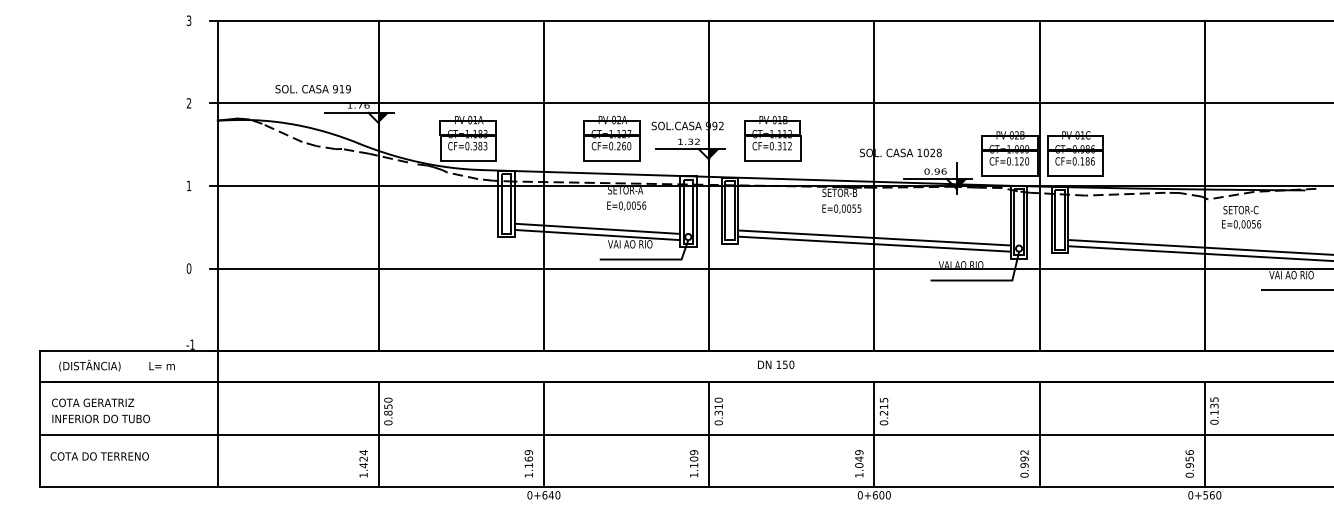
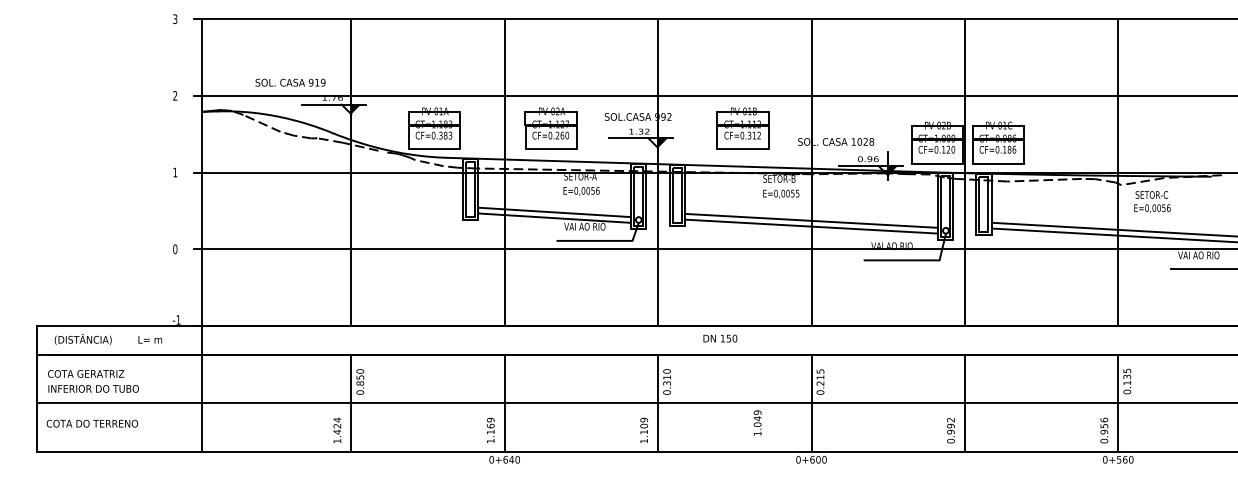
part: (611, 138) -> (550, 128), moved
part: (772, 138) -> (742, 128), moved
text: (859, 463) -> (757, 422), moved

